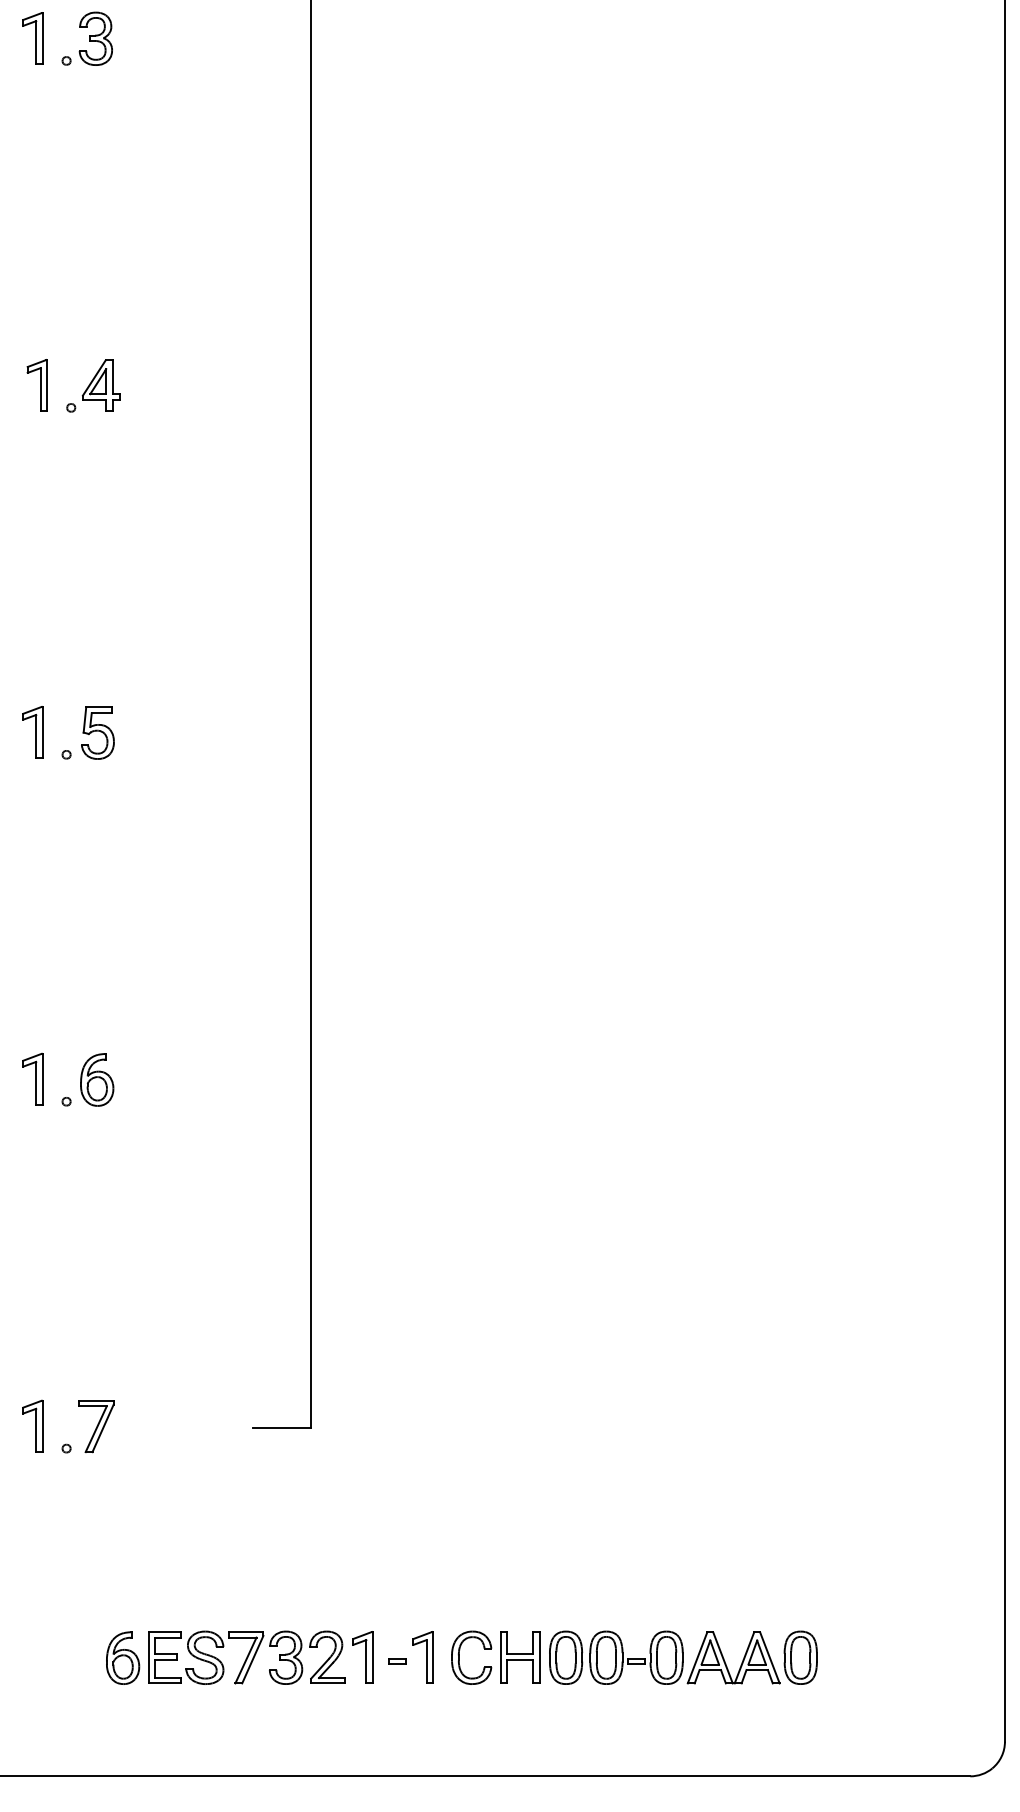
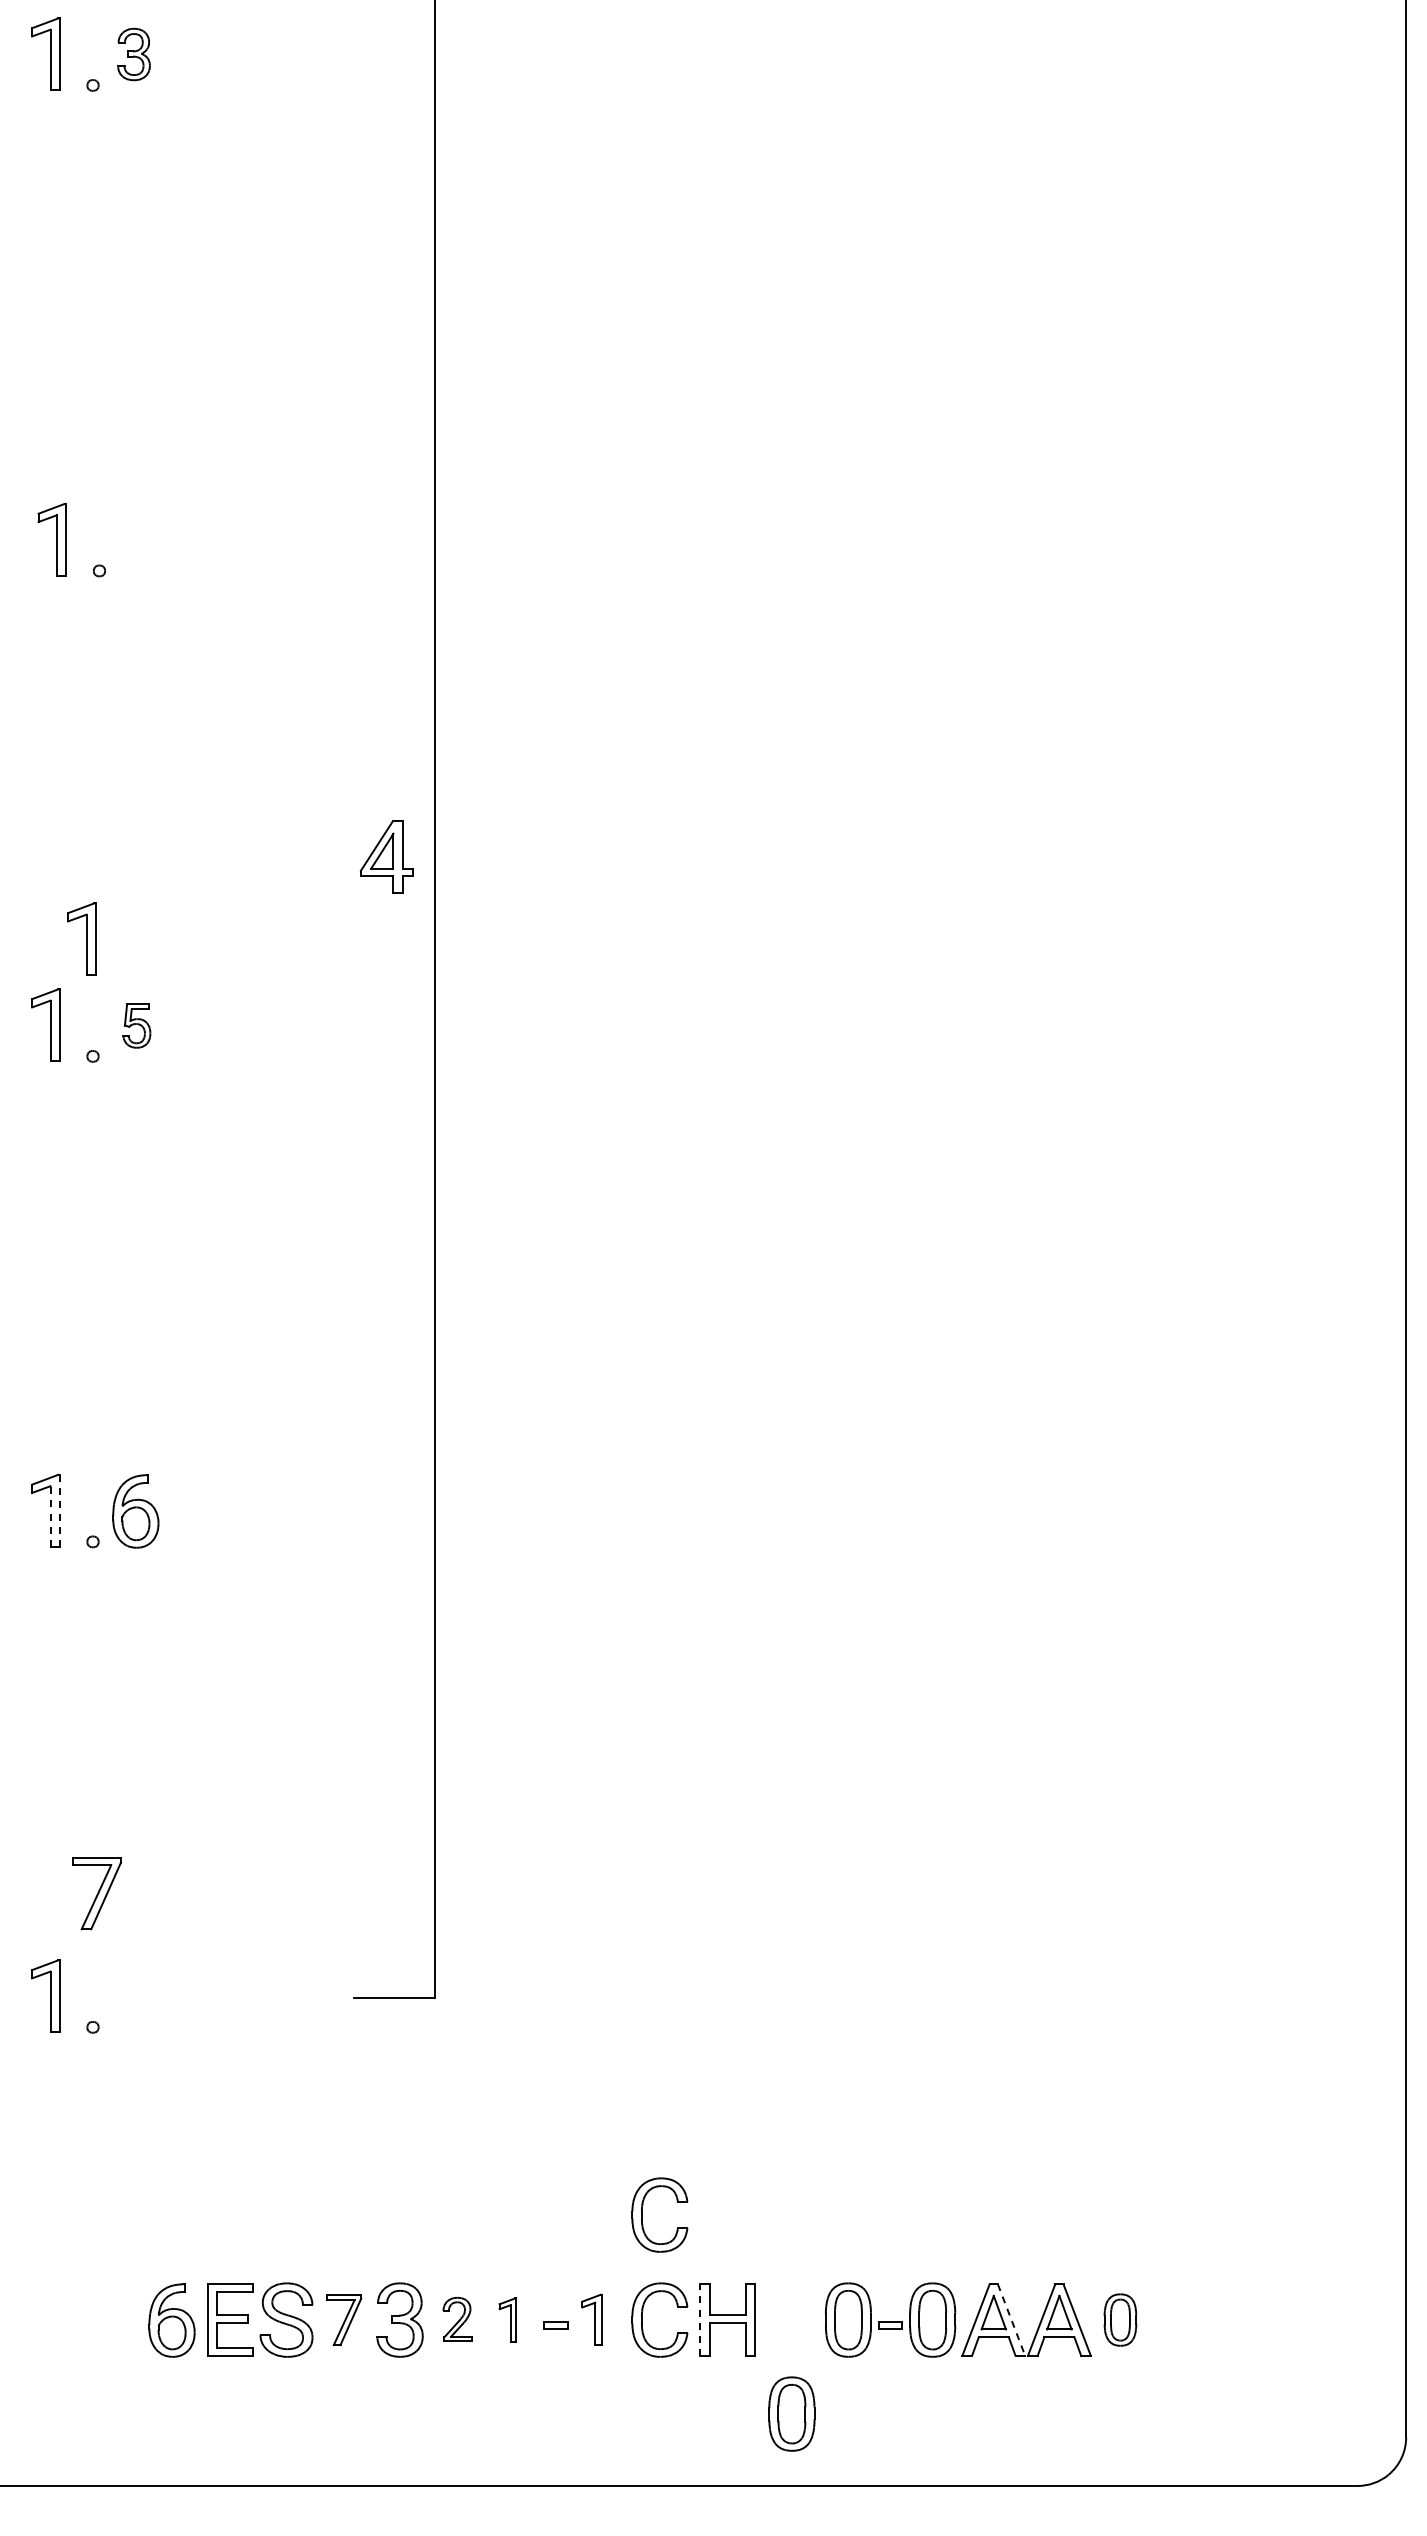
part: (95, 38) -> (133, 54), size x0.7
part: (101, 385) -> (386, 856), moved
part: (58, 670) -> (81, 938), added
part: (97, 732) -> (136, 1025), size x0.6
line: (42, 1079) -> (59, 1510), solid -> dashed
line: (36, 1082) -> (50, 1515), solid -> dashed
part: (96, 1426) -> (96, 1893), moved
part: (459, 1582) -> (642, 2214), added
part: (246, 1657) -> (344, 2319), size x0.7
part: (327, 1657) -> (457, 2319), size x0.6
part: (362, 1657) -> (507, 2319), size x0.6
part: (422, 1657) -> (591, 2319), size x0.7
part: (565, 1657) -> (791, 2413), moved
part: (800, 1657) -> (1120, 2319), size x0.7
line: (500, 1658) -> (700, 2320), solid -> dashed
line: (722, 1658) -> (1011, 2320), solid -> dashed

